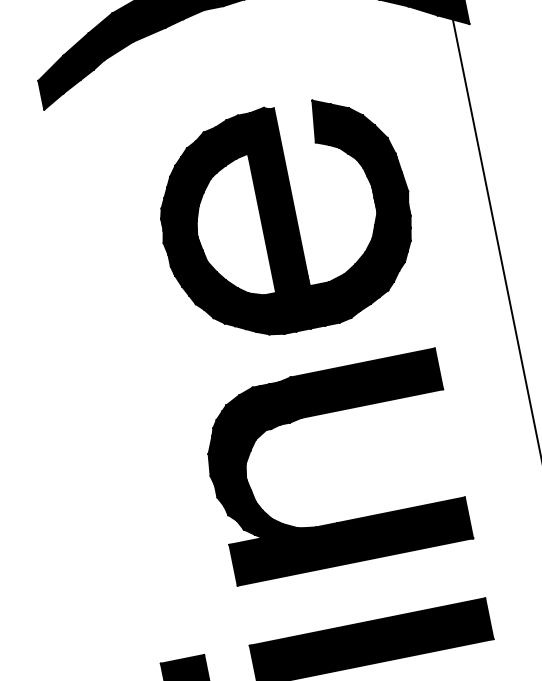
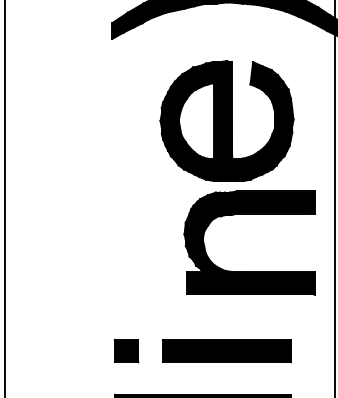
part: (322, 415) -> (249, 214), moved

